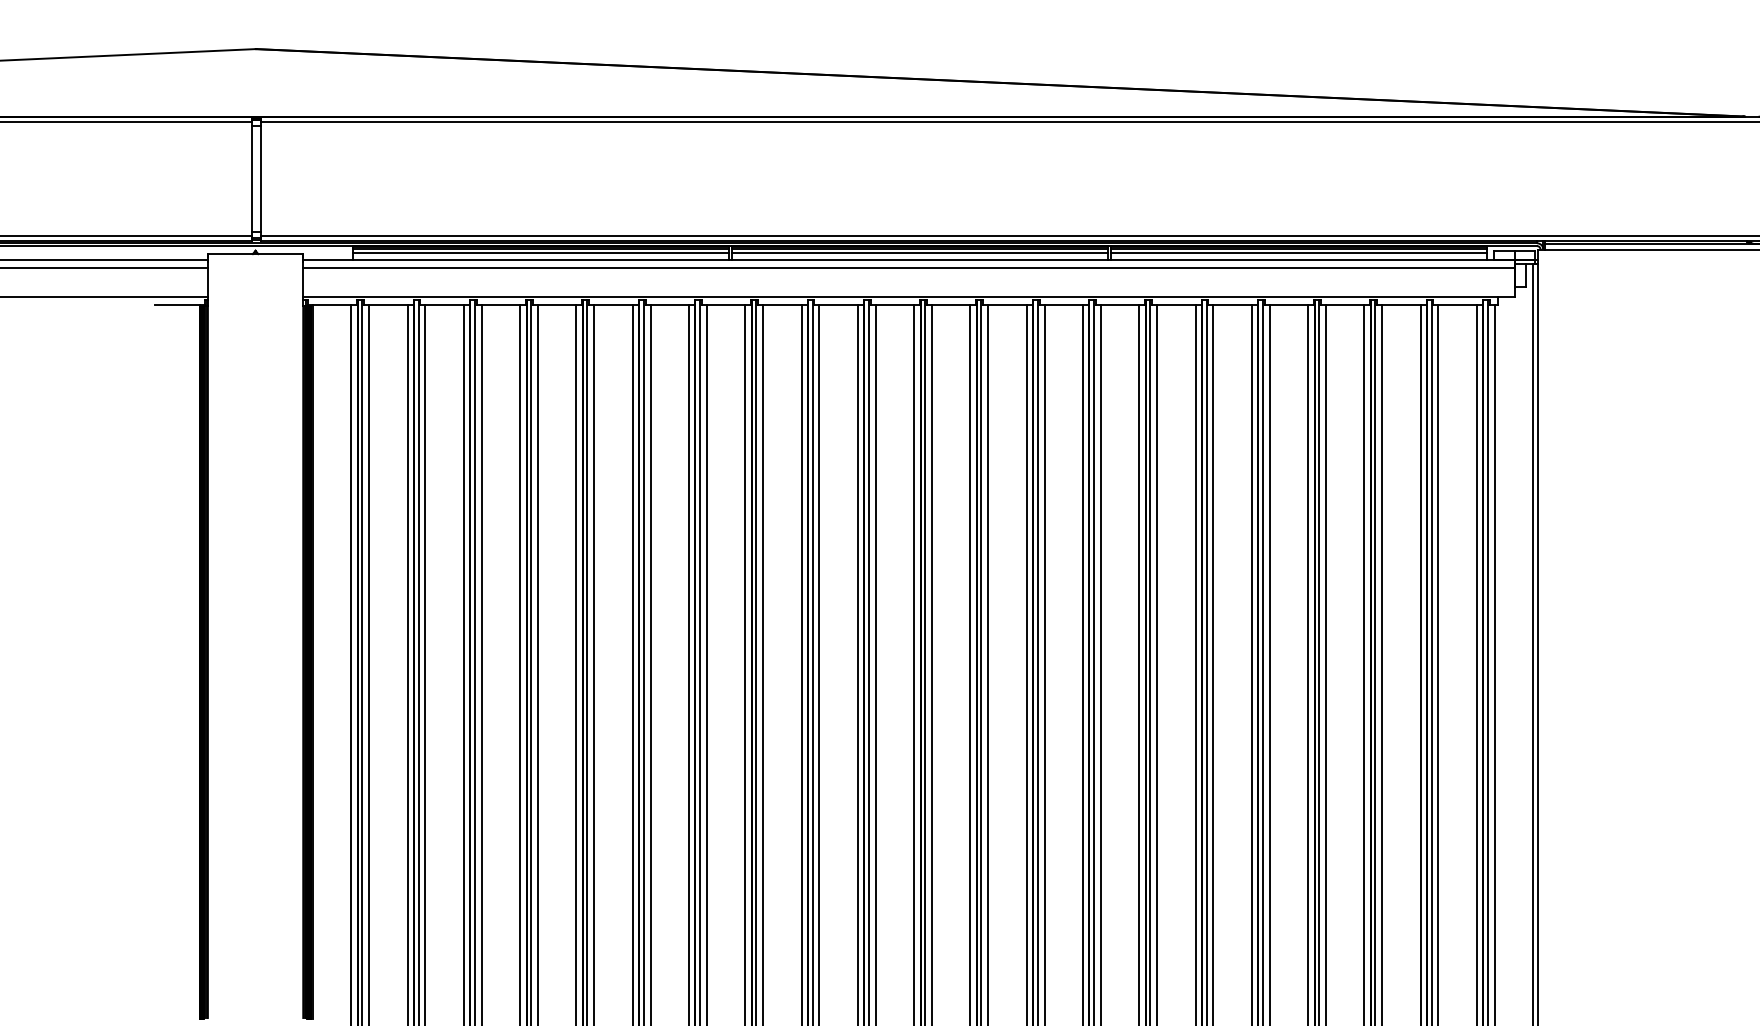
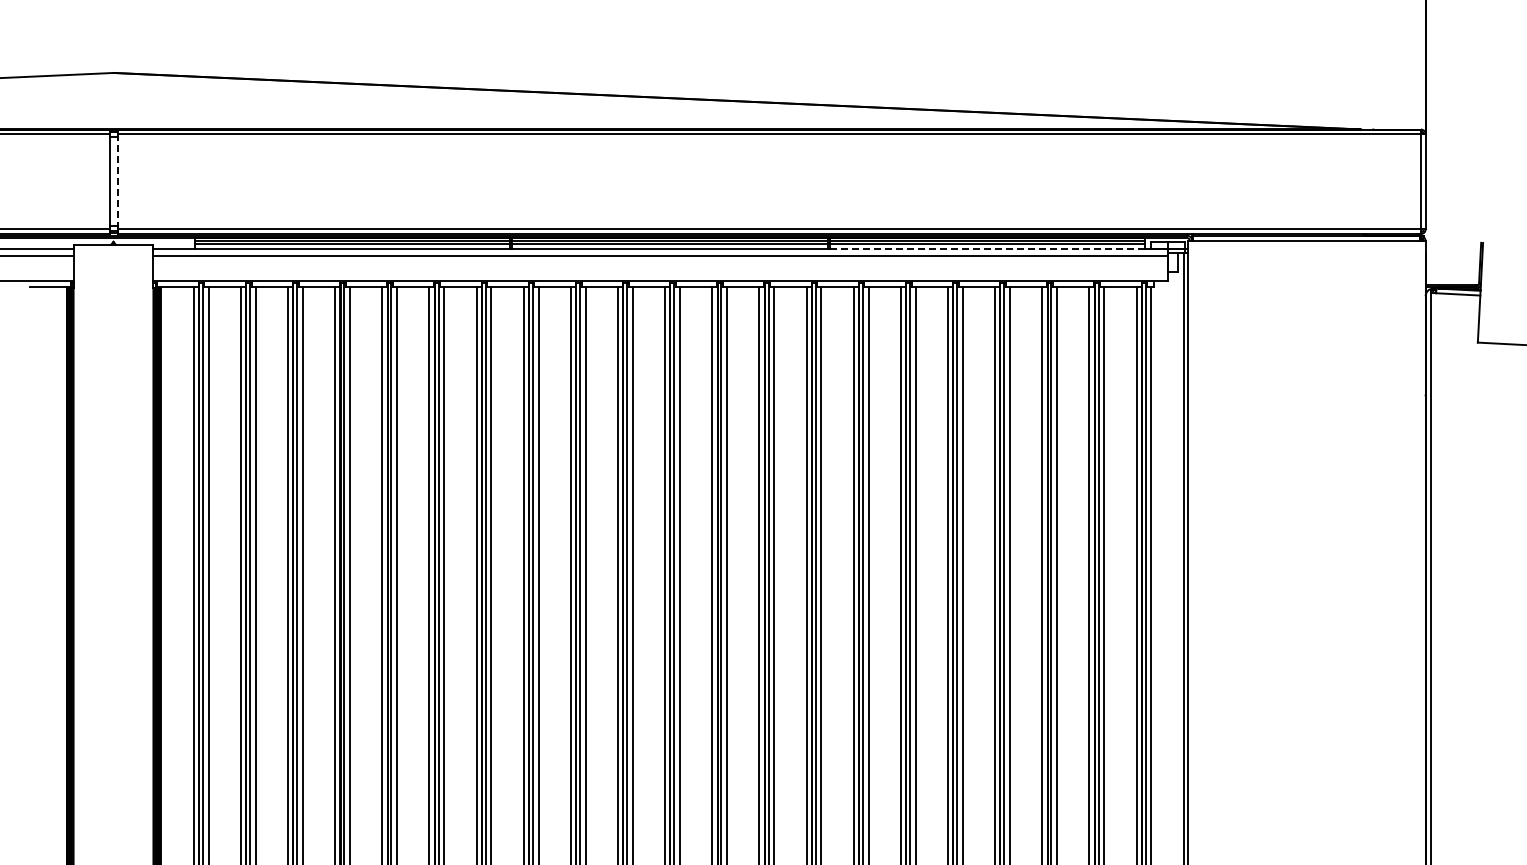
line: (260, 178) -> (117, 181), solid -> dashed
line: (1299, 259) -> (987, 249), solid -> dashed

